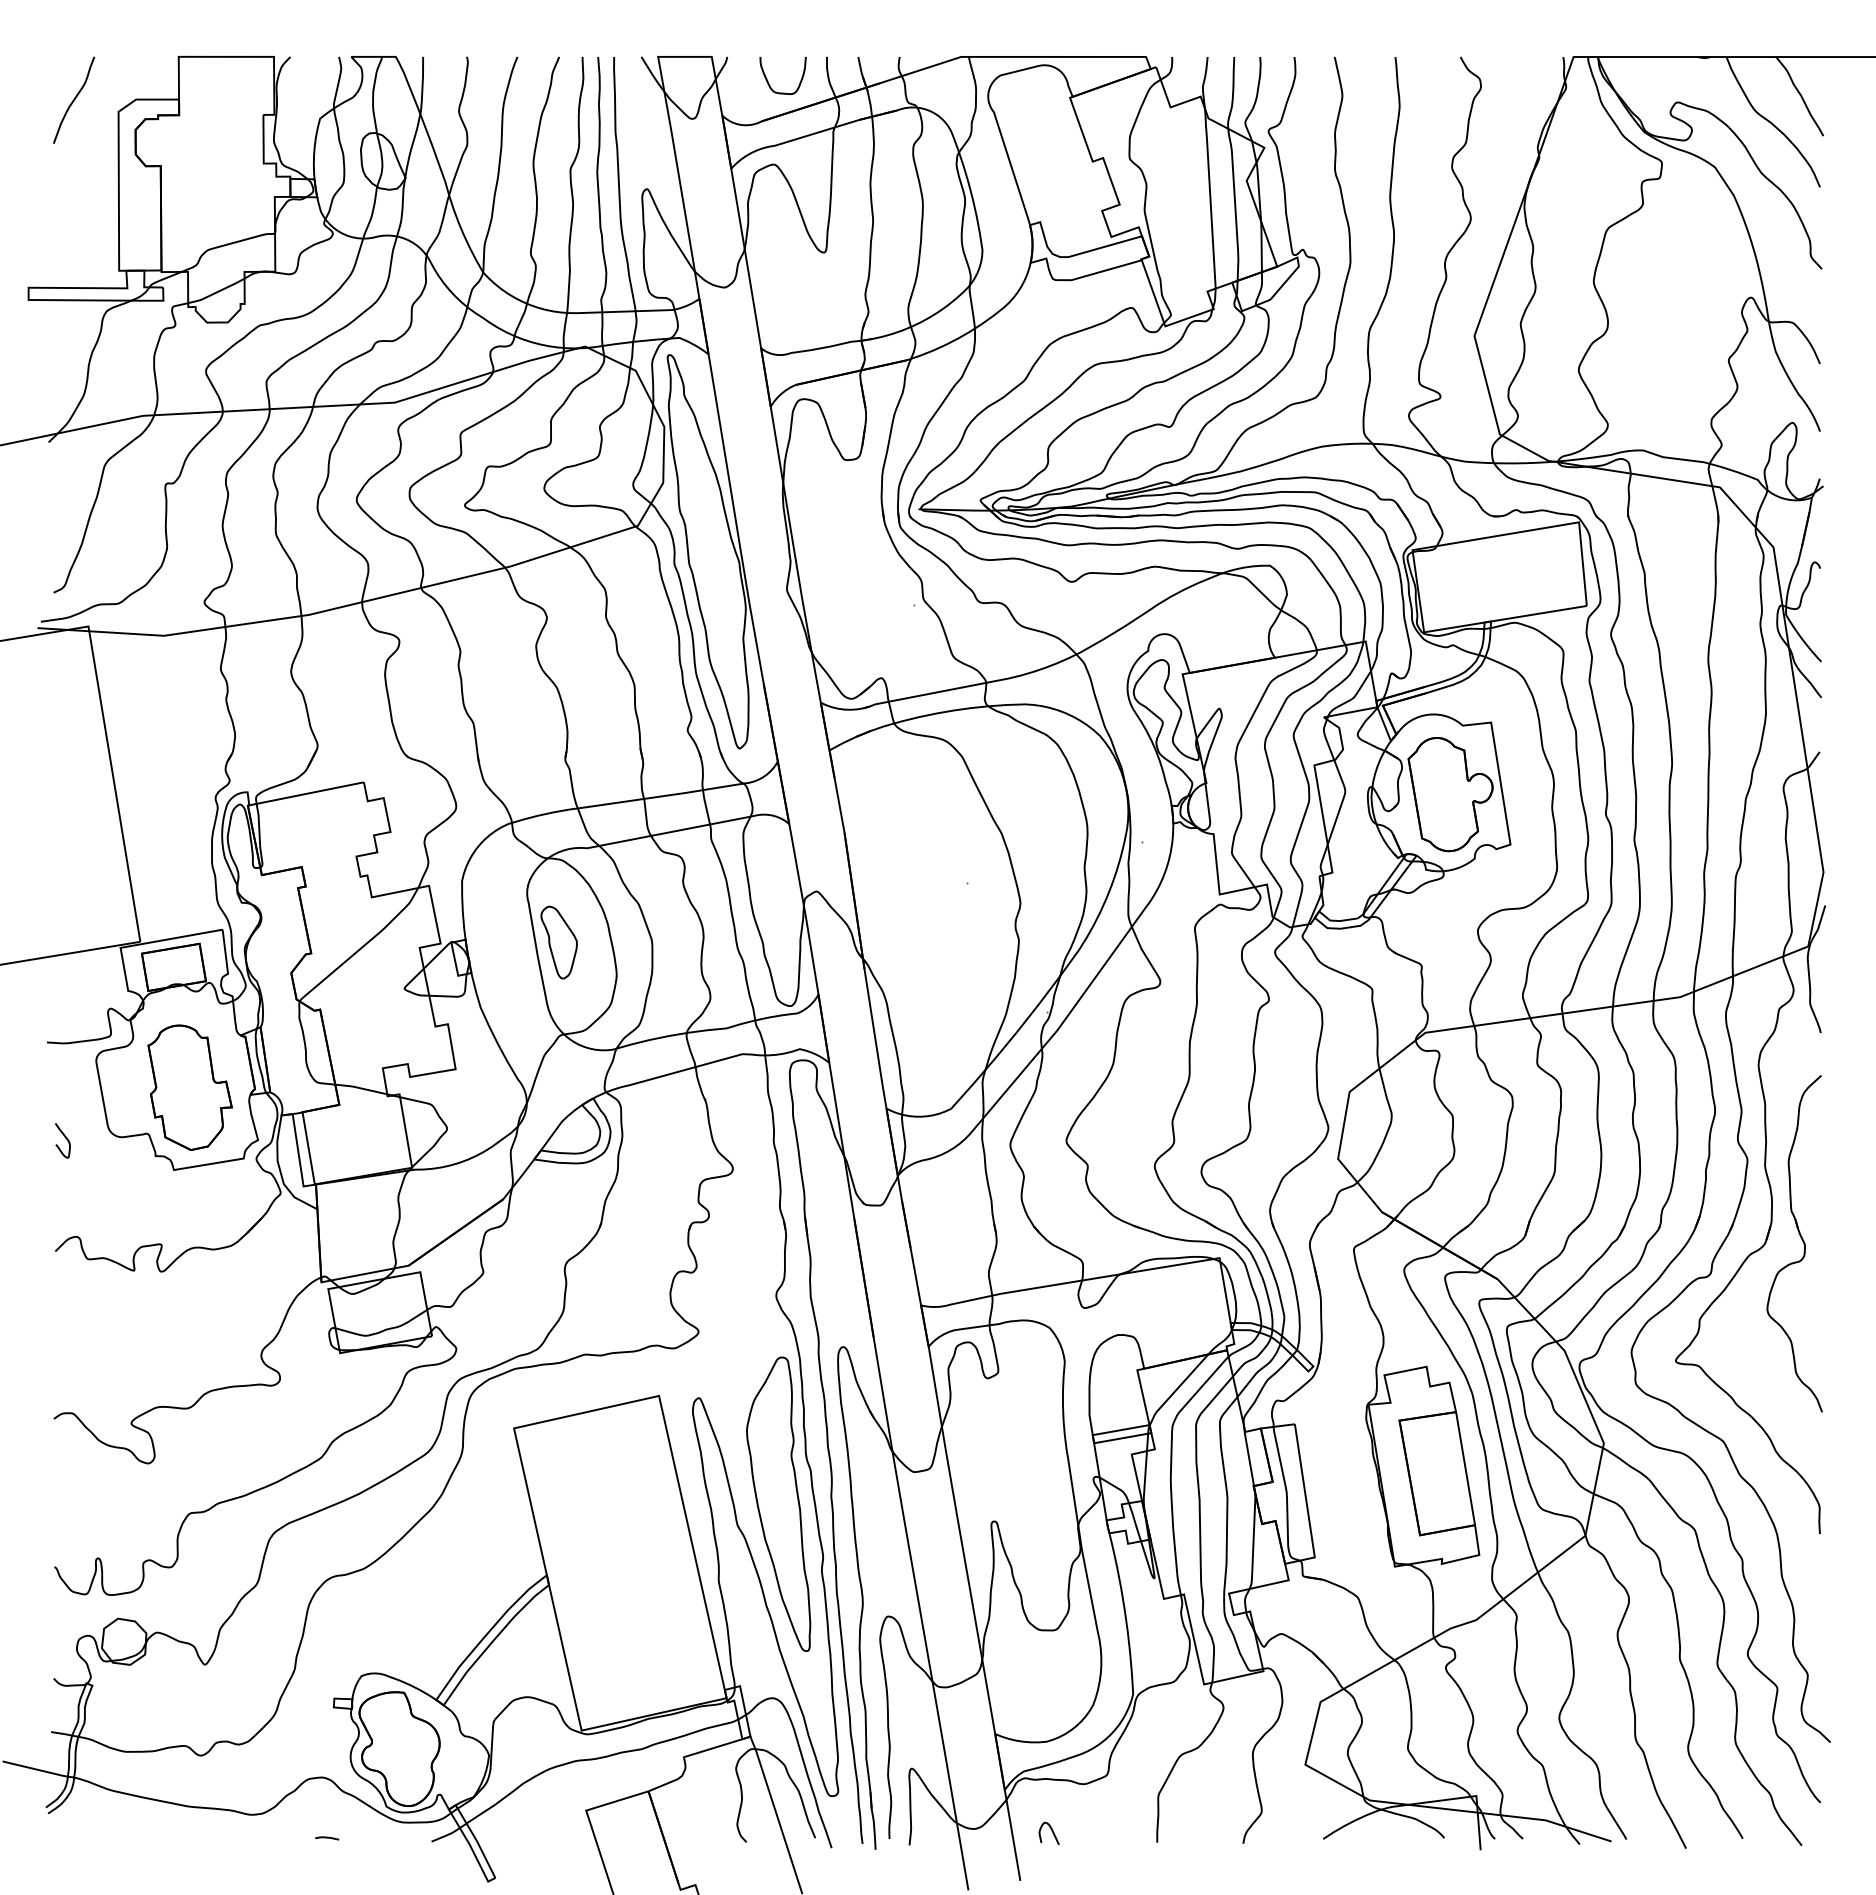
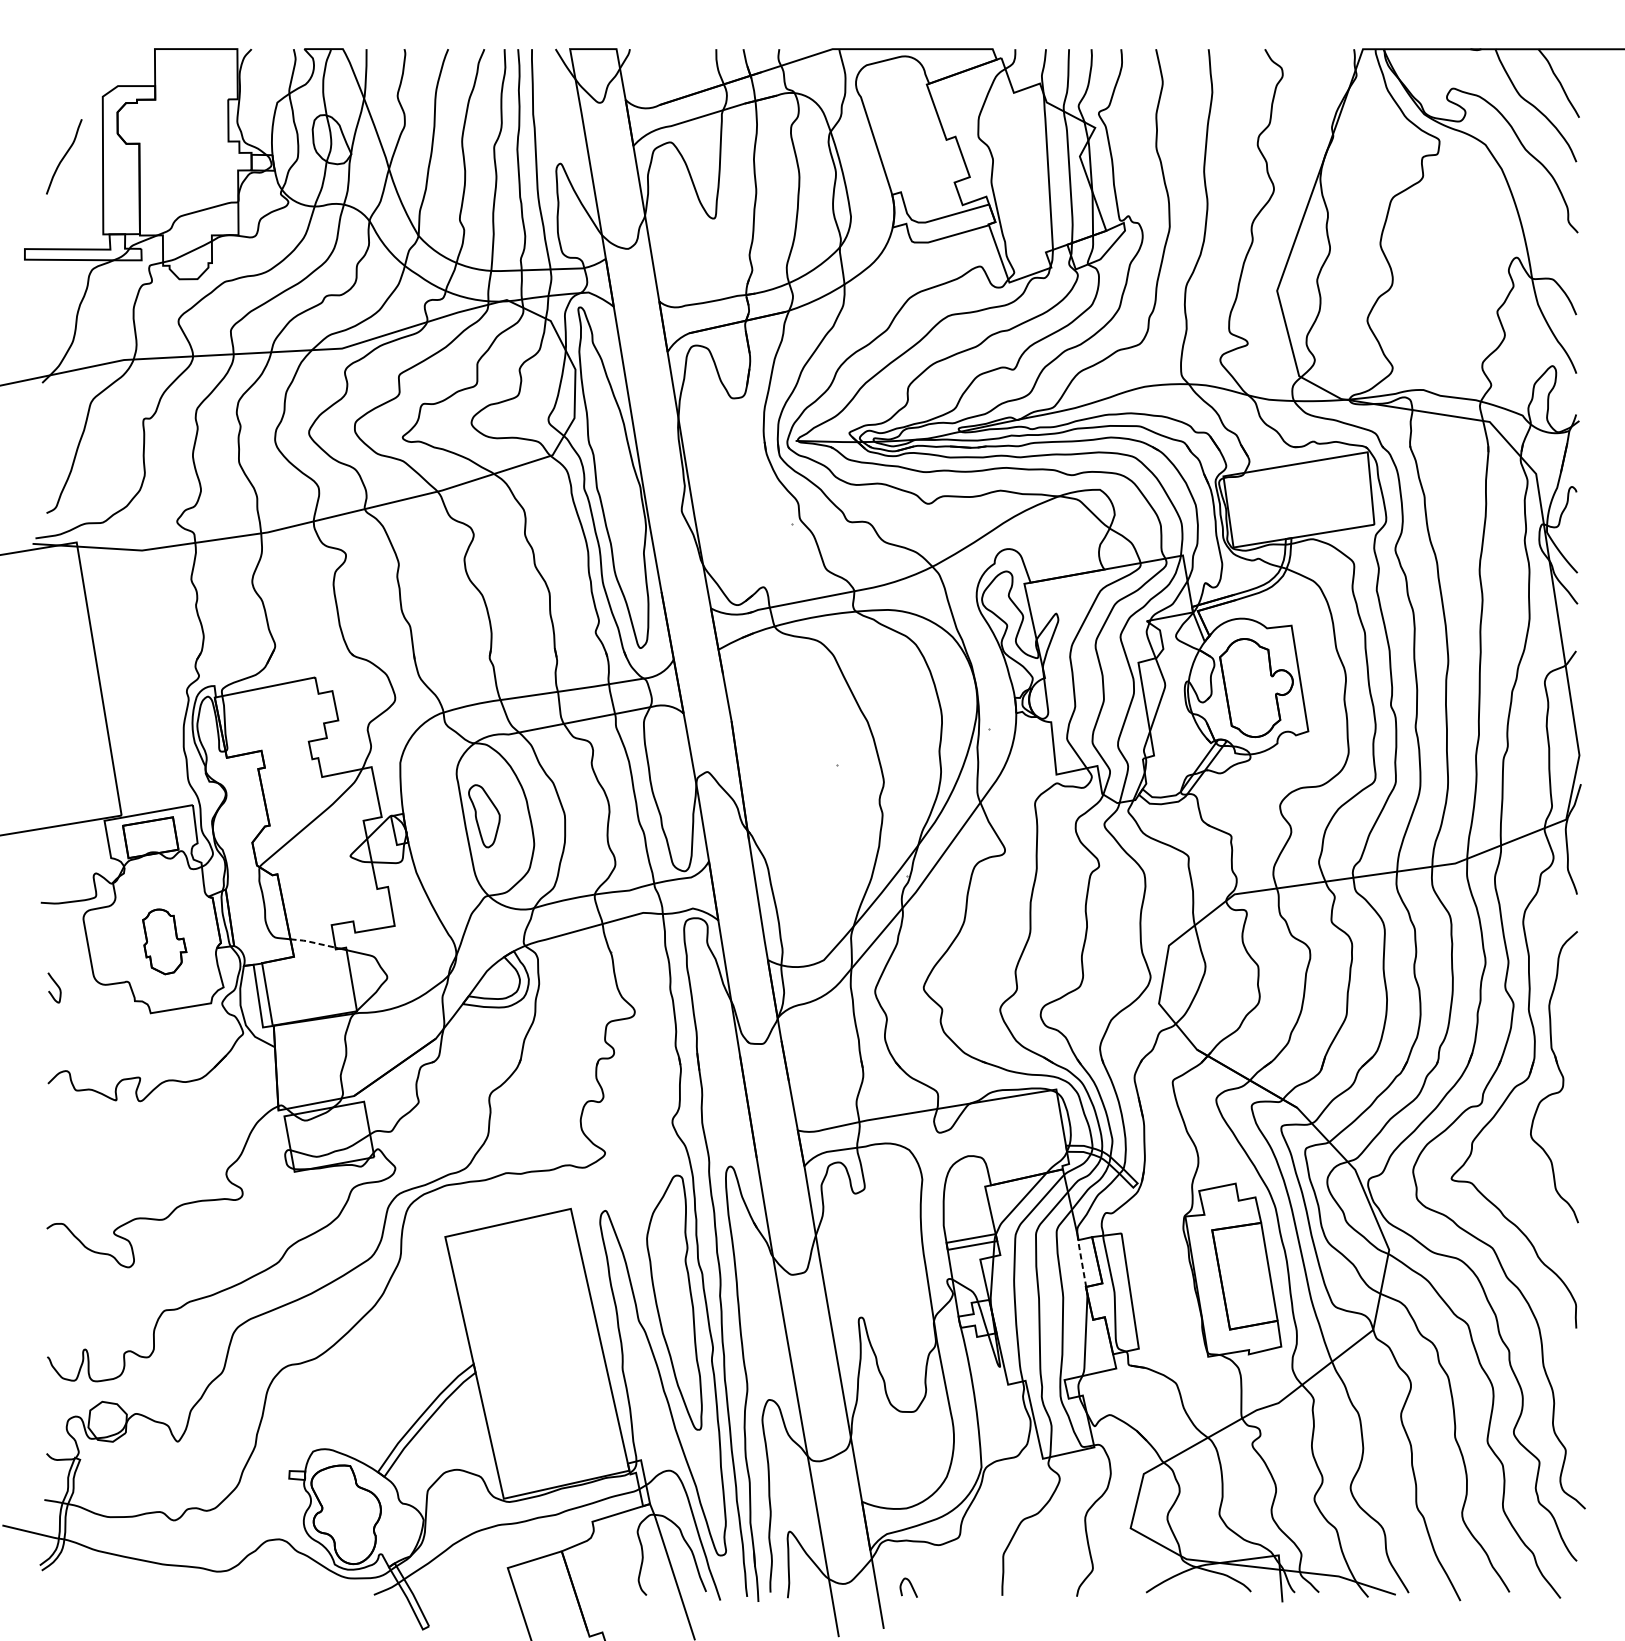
curve: (768, 81) -> (665, 70), removed
curve: (74, 99) -> (64, 156), moved
part: (189, 1087) -> (164, 941), size x0.6
line: (360, 1088) -> (312, 942), solid -> dashed
line: (1248, 1455) -> (1081, 1260), solid -> dashed
line: (327, 1838) -> (283, 1592), removed

